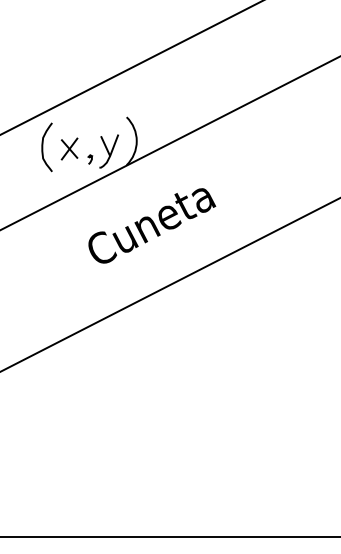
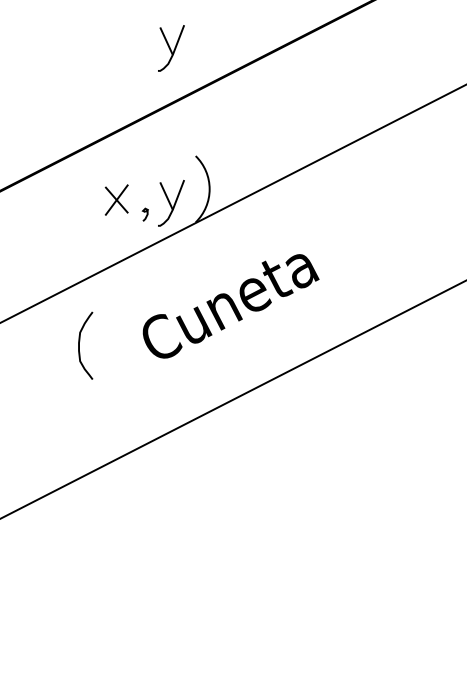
part: (108, 39) -> (170, 48), added
curve: (43, 147) -> (80, 345), moved

